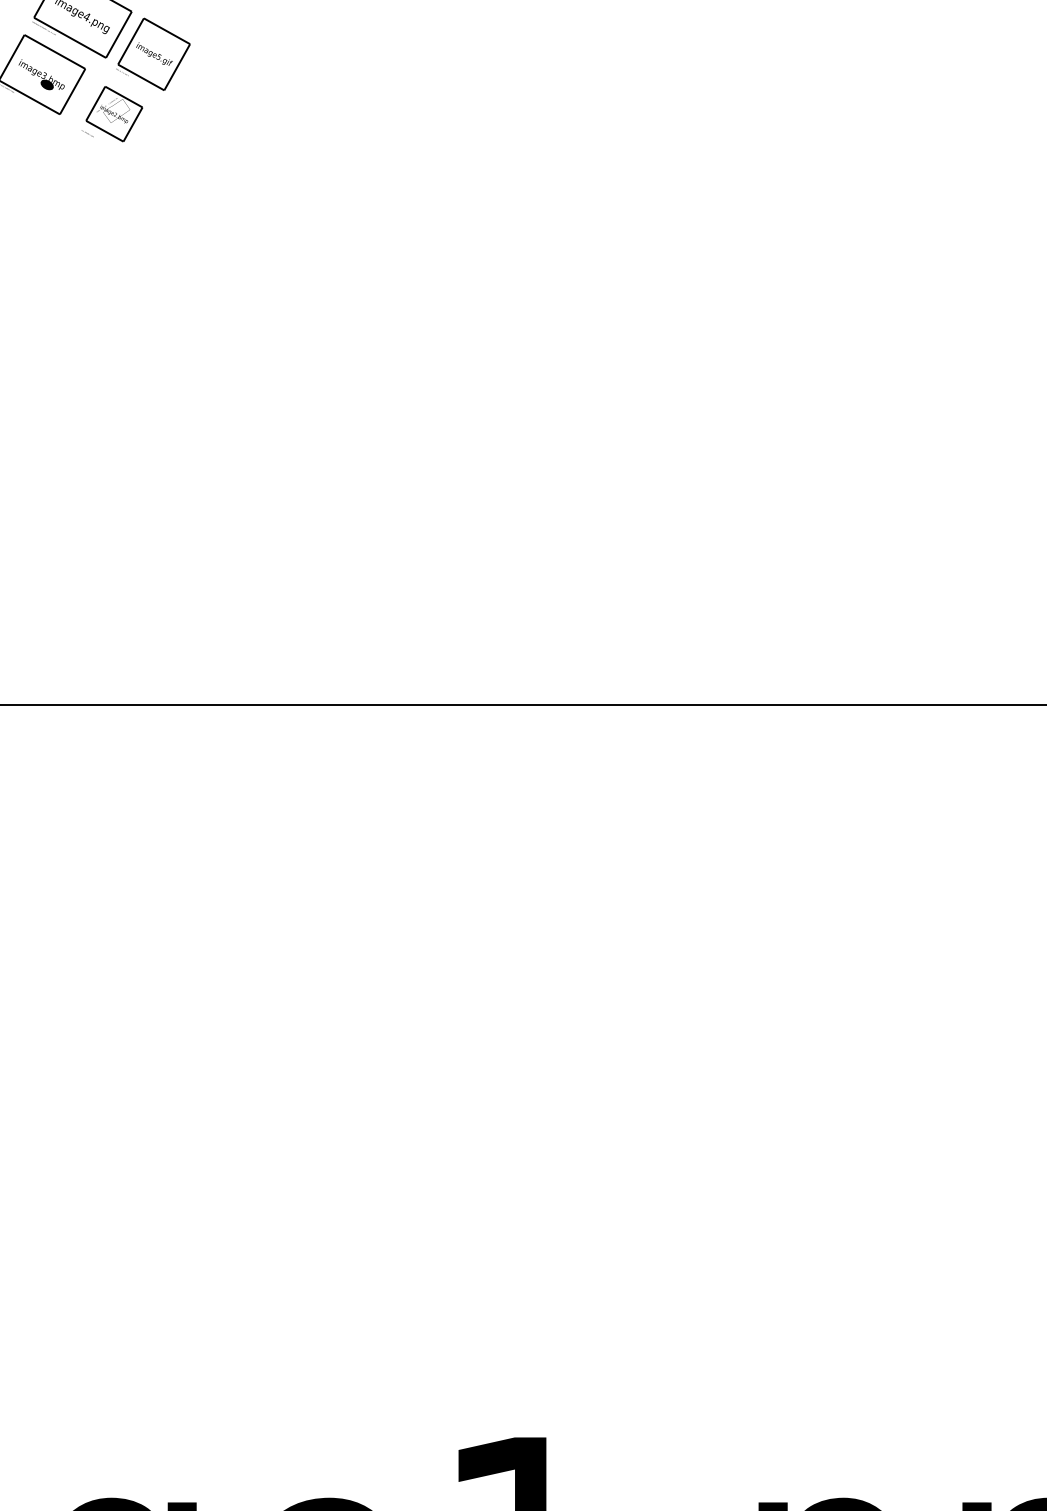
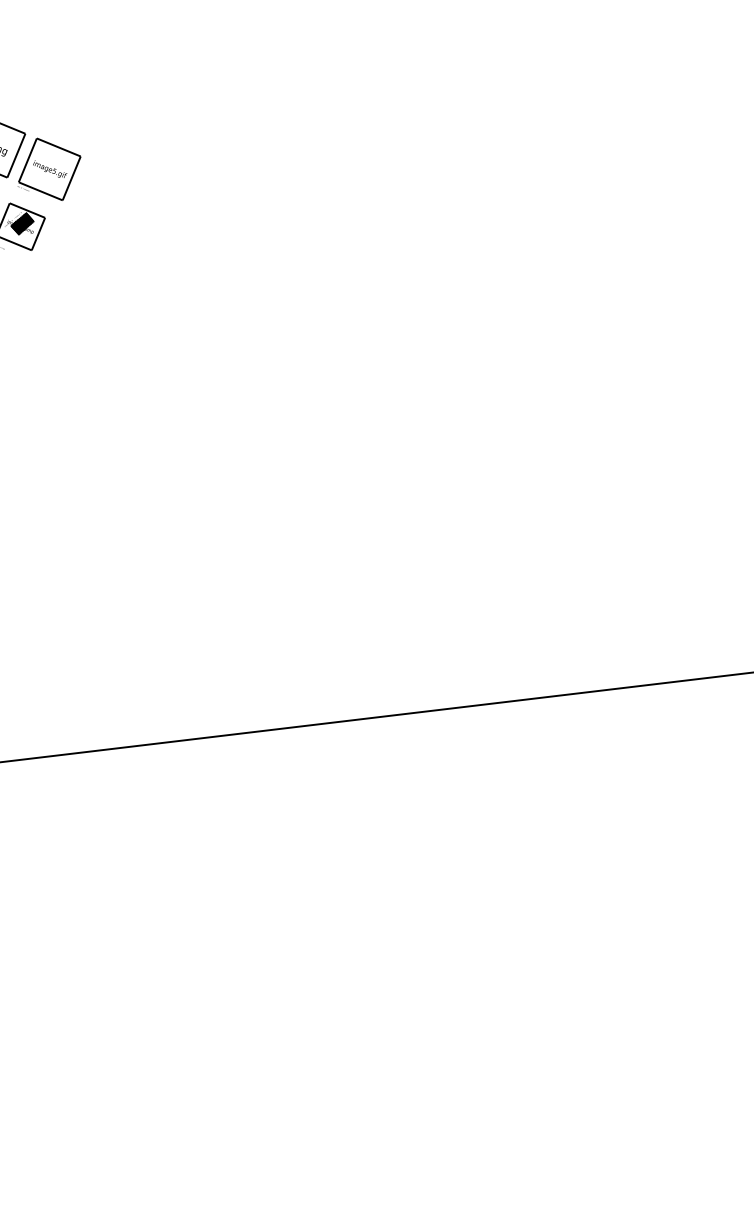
hatch: (116, 110) -> (22, 223), added

